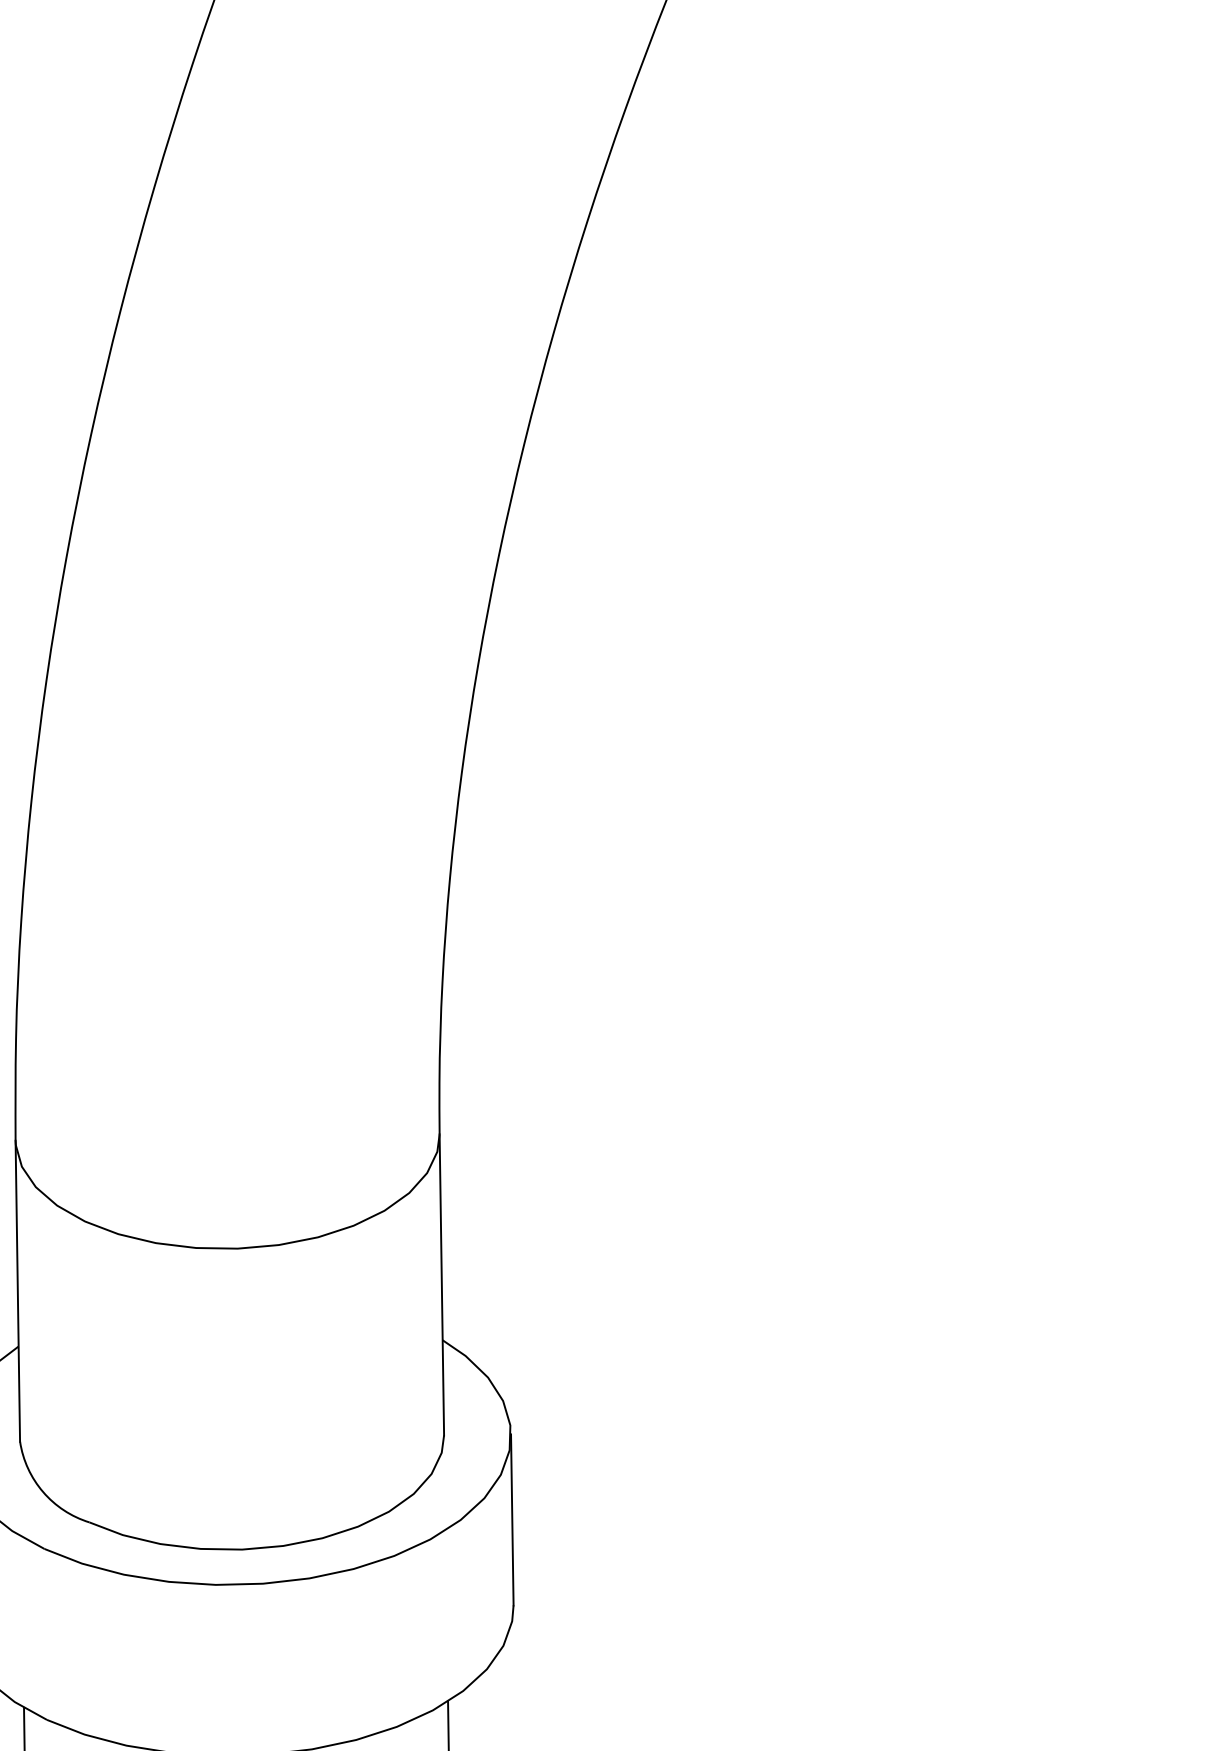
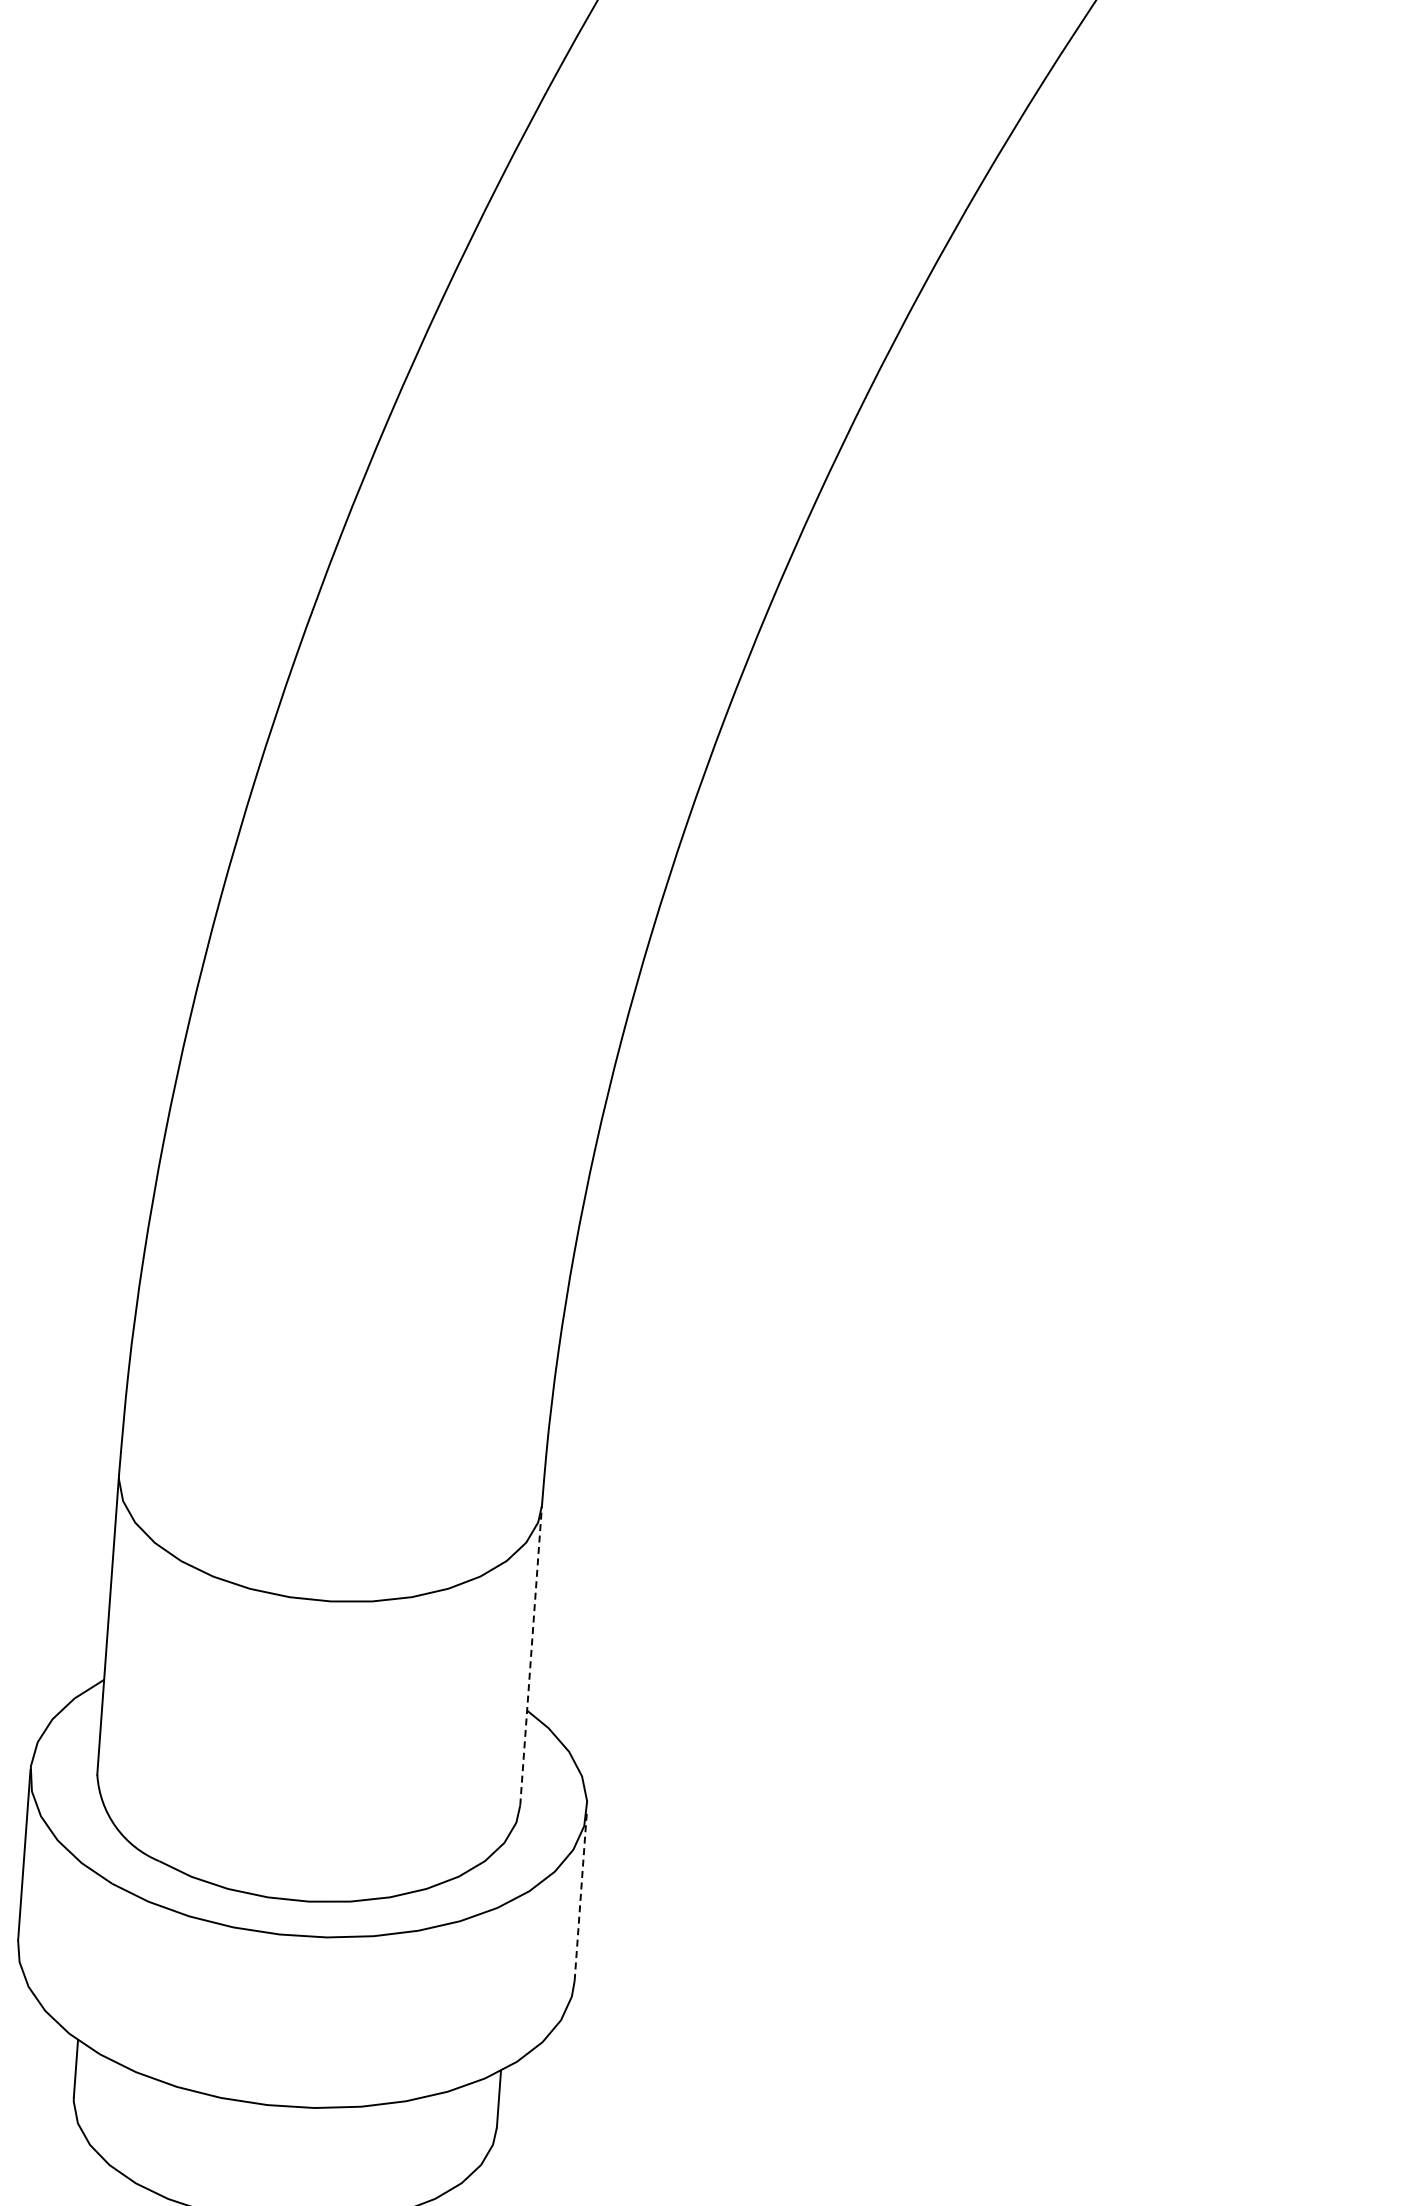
line: (442, 1284) -> (531, 1654), solid -> dashed
line: (511, 1519) -> (580, 1895), solid -> dashed

